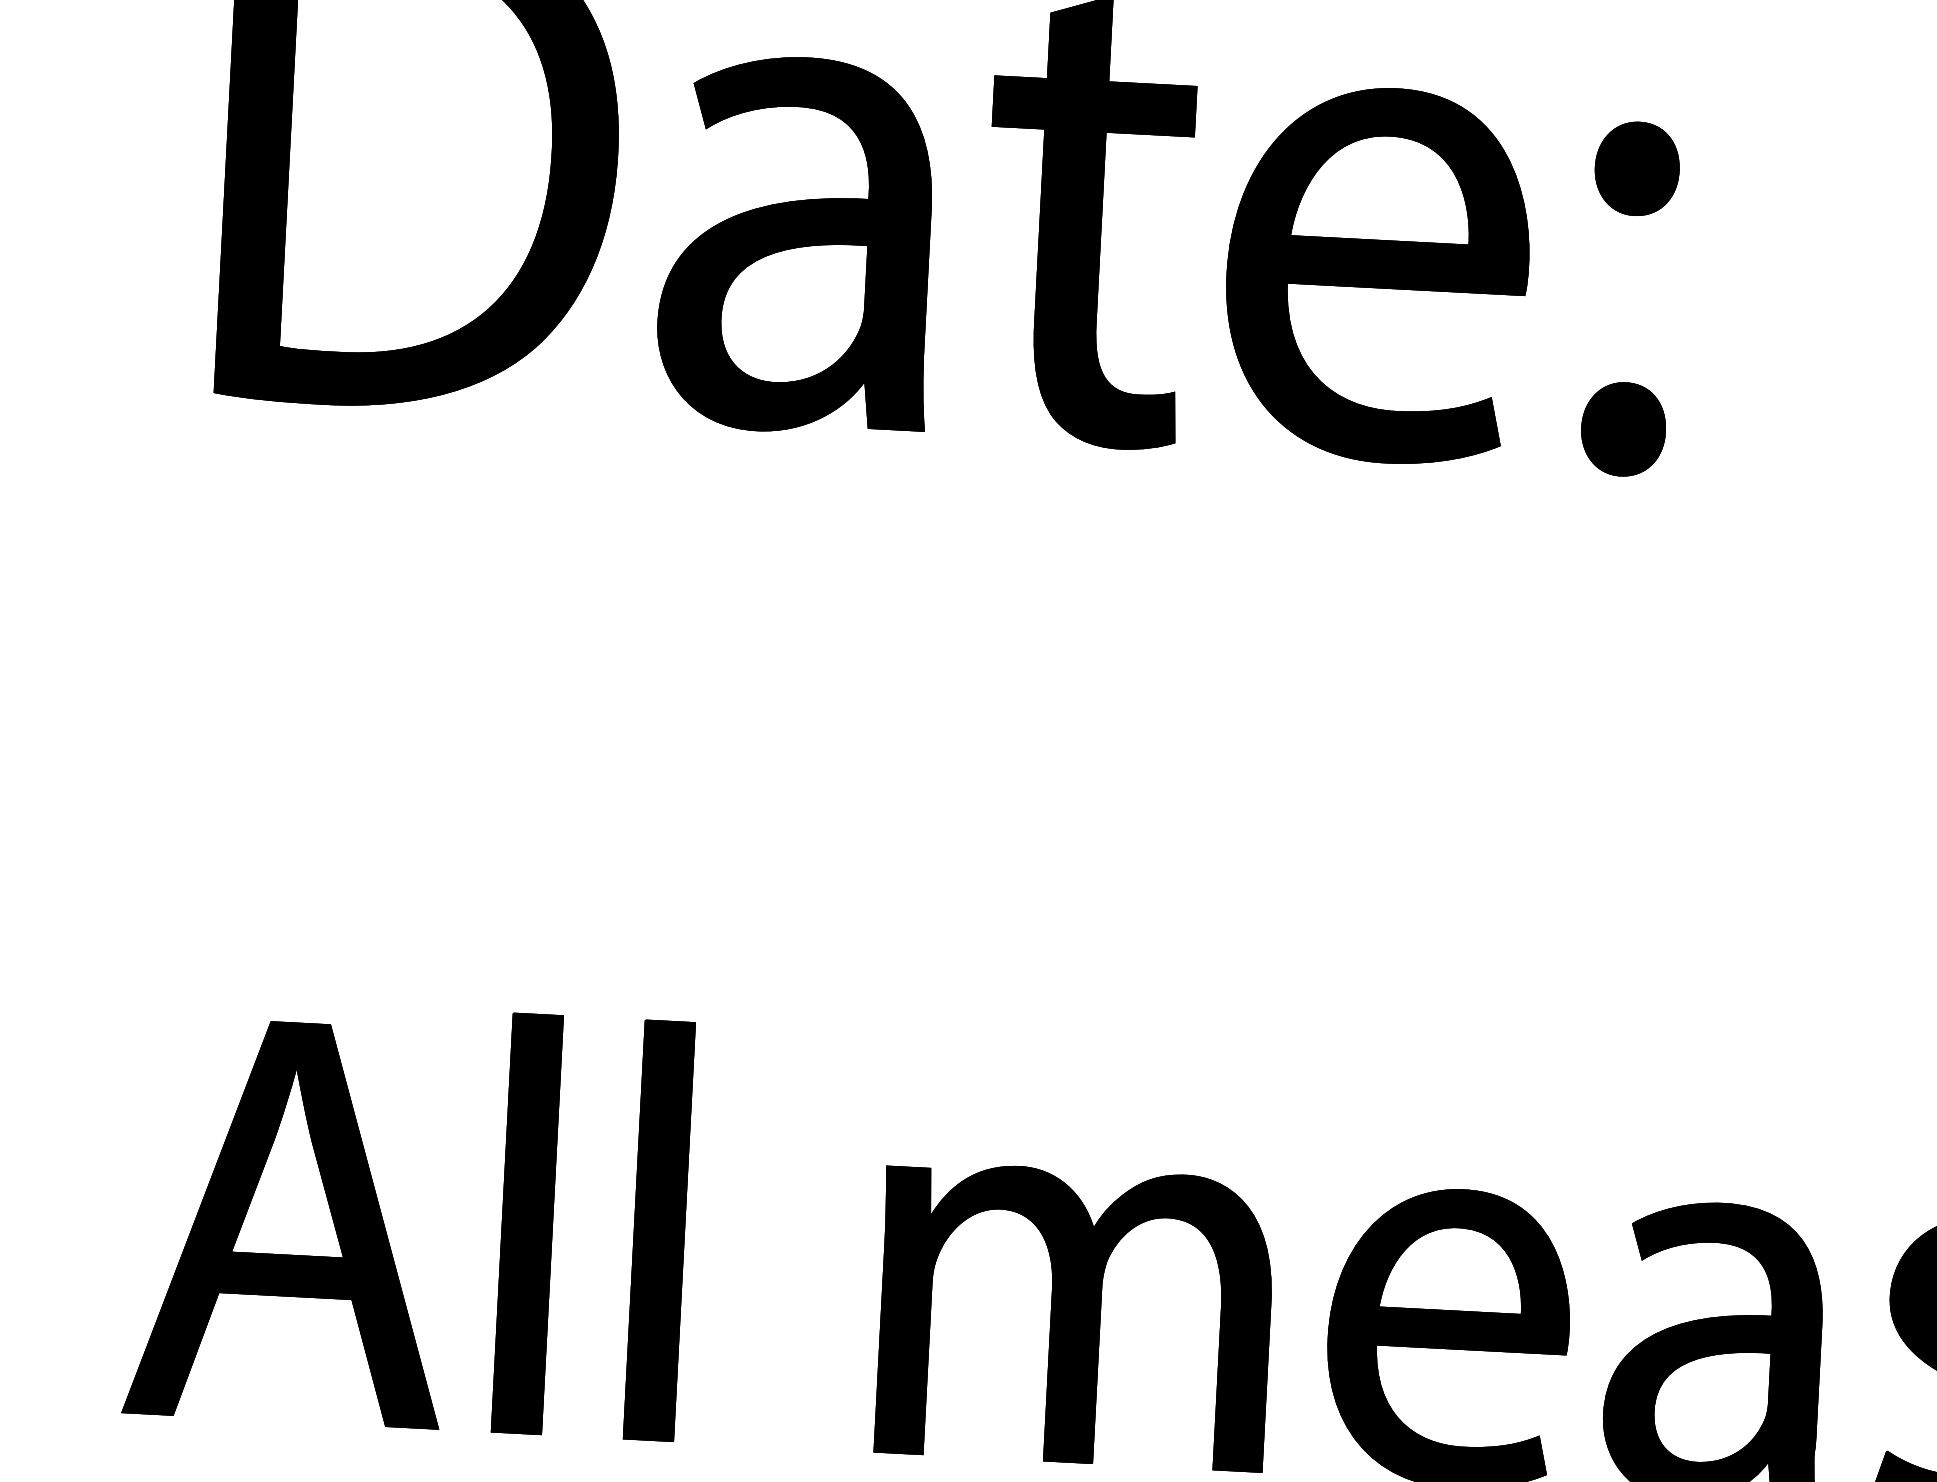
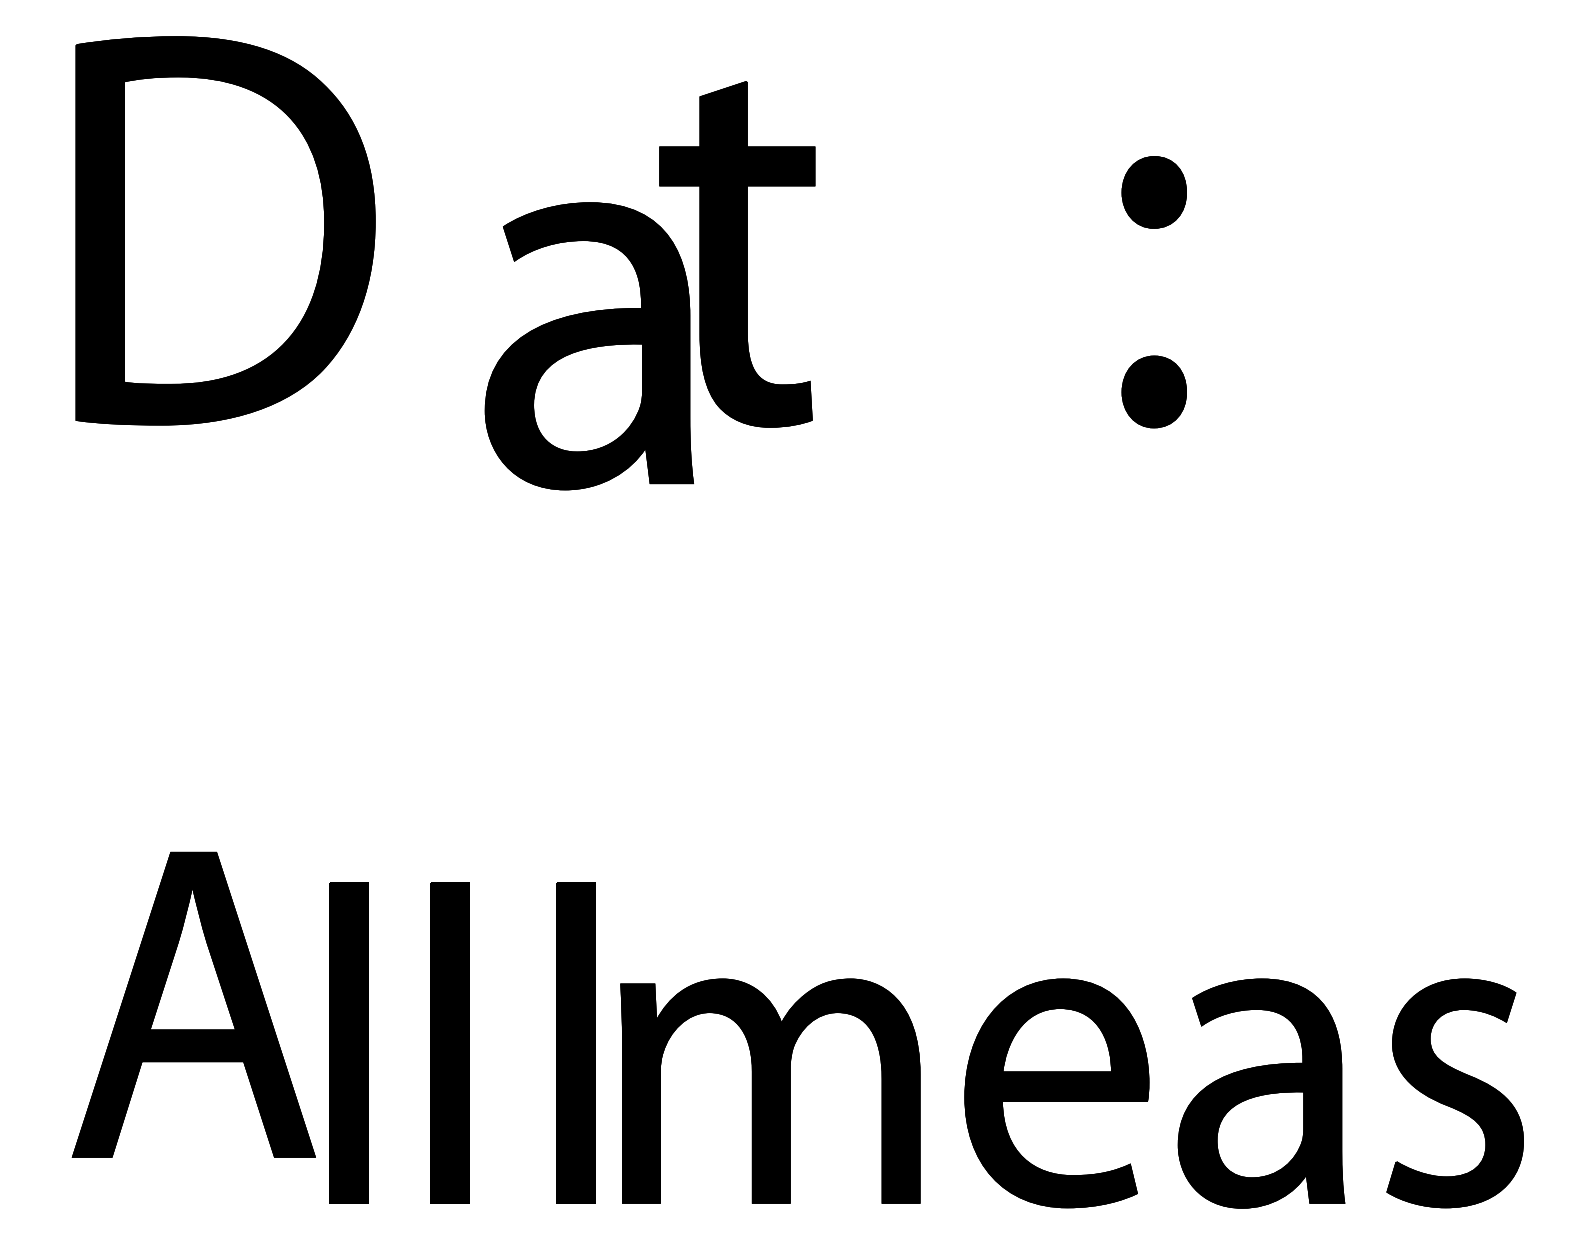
part: (796, 245) -> (588, 346), moved
part: (1376, 274) -> (959, 283), removed
part: (290, 1221) -> (193, 1004), moved
part: (823, 1239) -> (575, 1042), added

